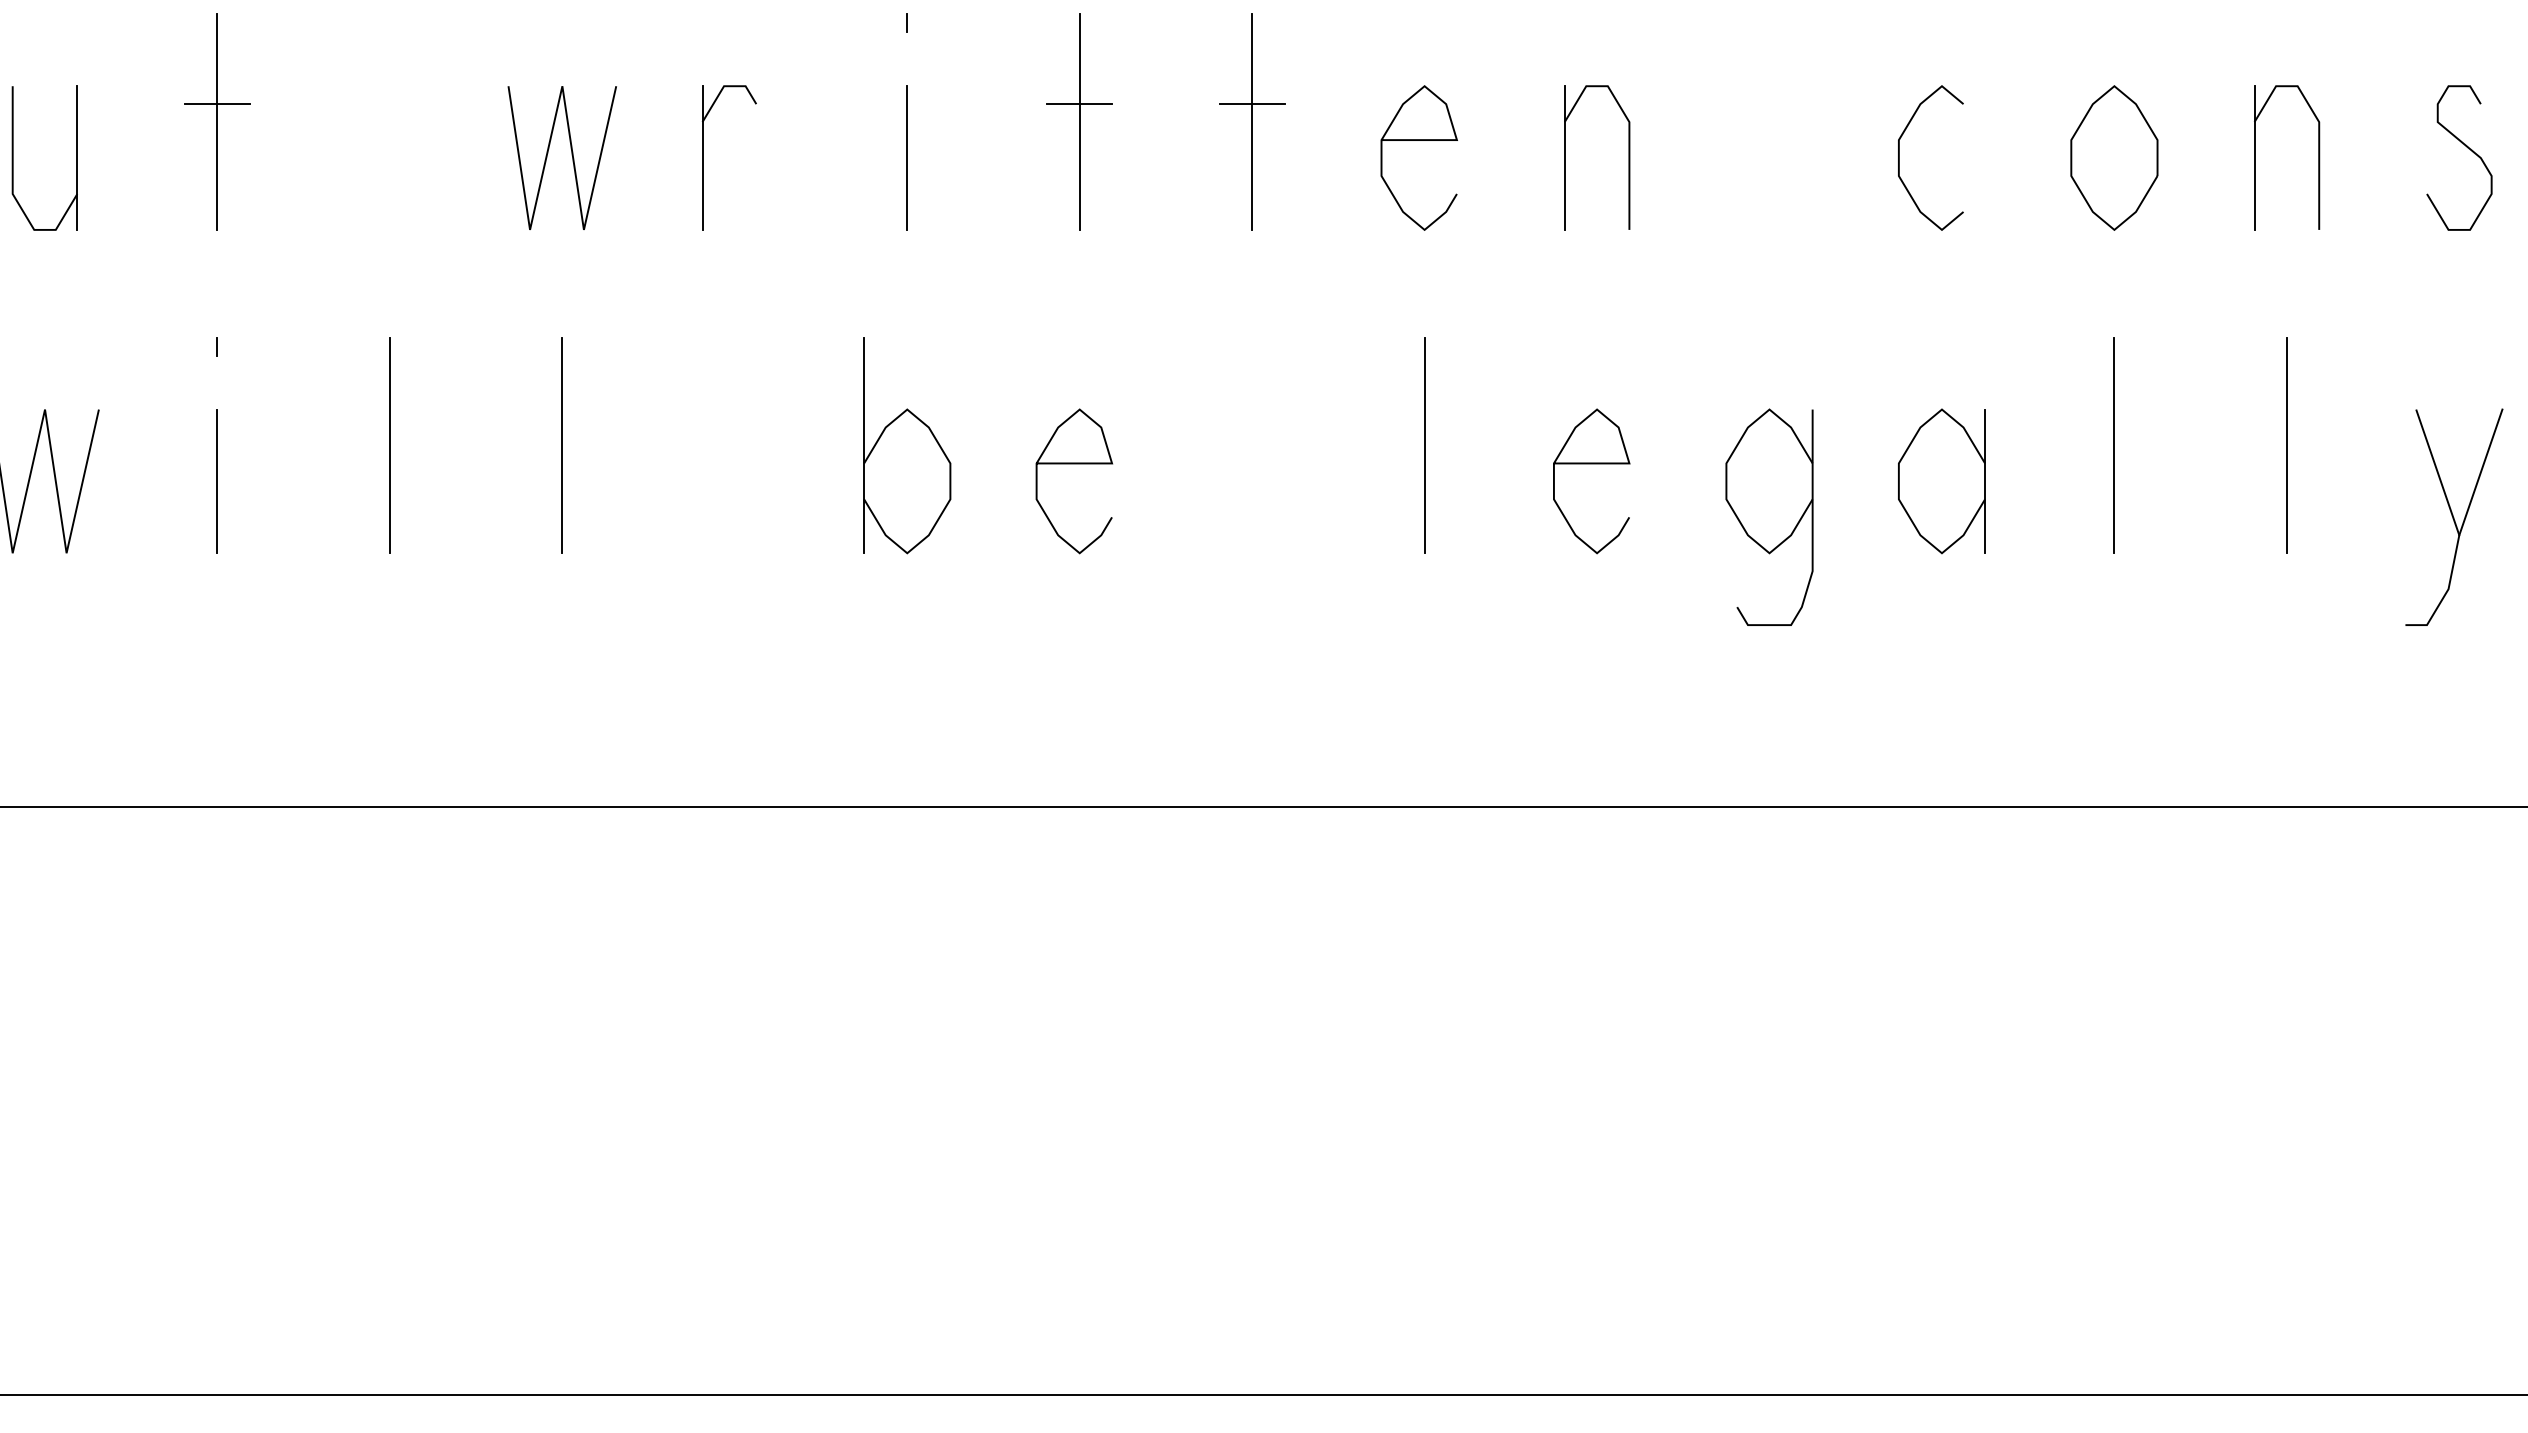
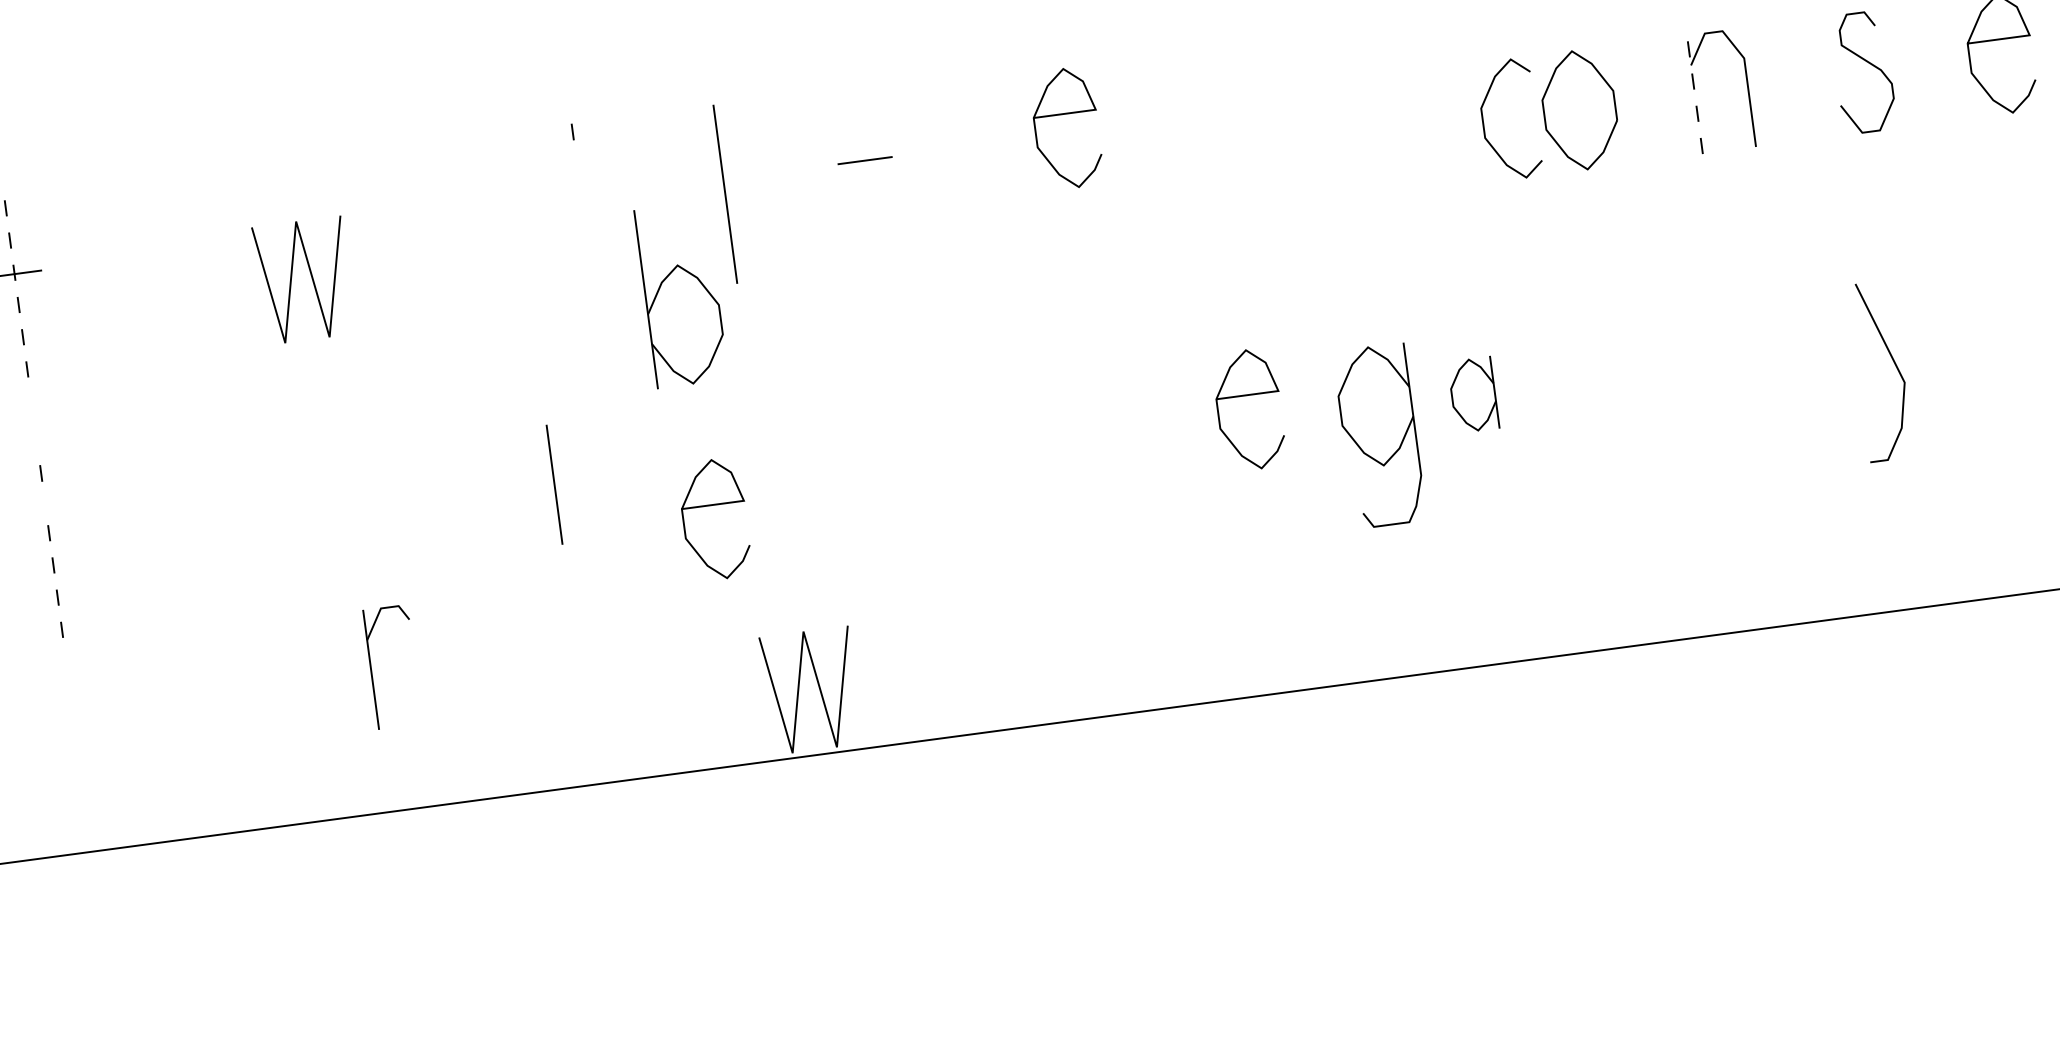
line: (1079, 104) -> (723, 179), removed
line: (1252, 121) -> (867, 174), removed
line: (217, 122) -> (16, 289), solid -> dashed
curve: (1418, 140) -> (1064, 114), moved
part: (703, 157) -> (371, 669), moved
line: (906, 157) -> (553, 484), moved
part: (1628, 157) -> (1180, 163), removed
curve: (1899, 157) -> (1483, 122), moved
line: (2254, 158) -> (1695, 95), solid -> dashed
line: (389, 445) -> (193, 535), removed
line: (562, 445) -> (335, 516), removed
part: (907, 445) -> (681, 294), moved
line: (1424, 445) -> (1044, 422), removed
line: (2114, 445) -> (1611, 346), removed
line: (2286, 445) -> (1752, 327), removed
curve: (1074, 464) -> (713, 505), moved
curve: (1591, 464) -> (1247, 396), moved
line: (2480, 472) -> (1915, 328), removed
line: (217, 481) -> (56, 584), solid -> dashed
part: (1941, 481) -> (1473, 395), size x0.6
part: (1769, 516) -> (1379, 435), moved
line: (1112, 726) -> (818, 687), added

